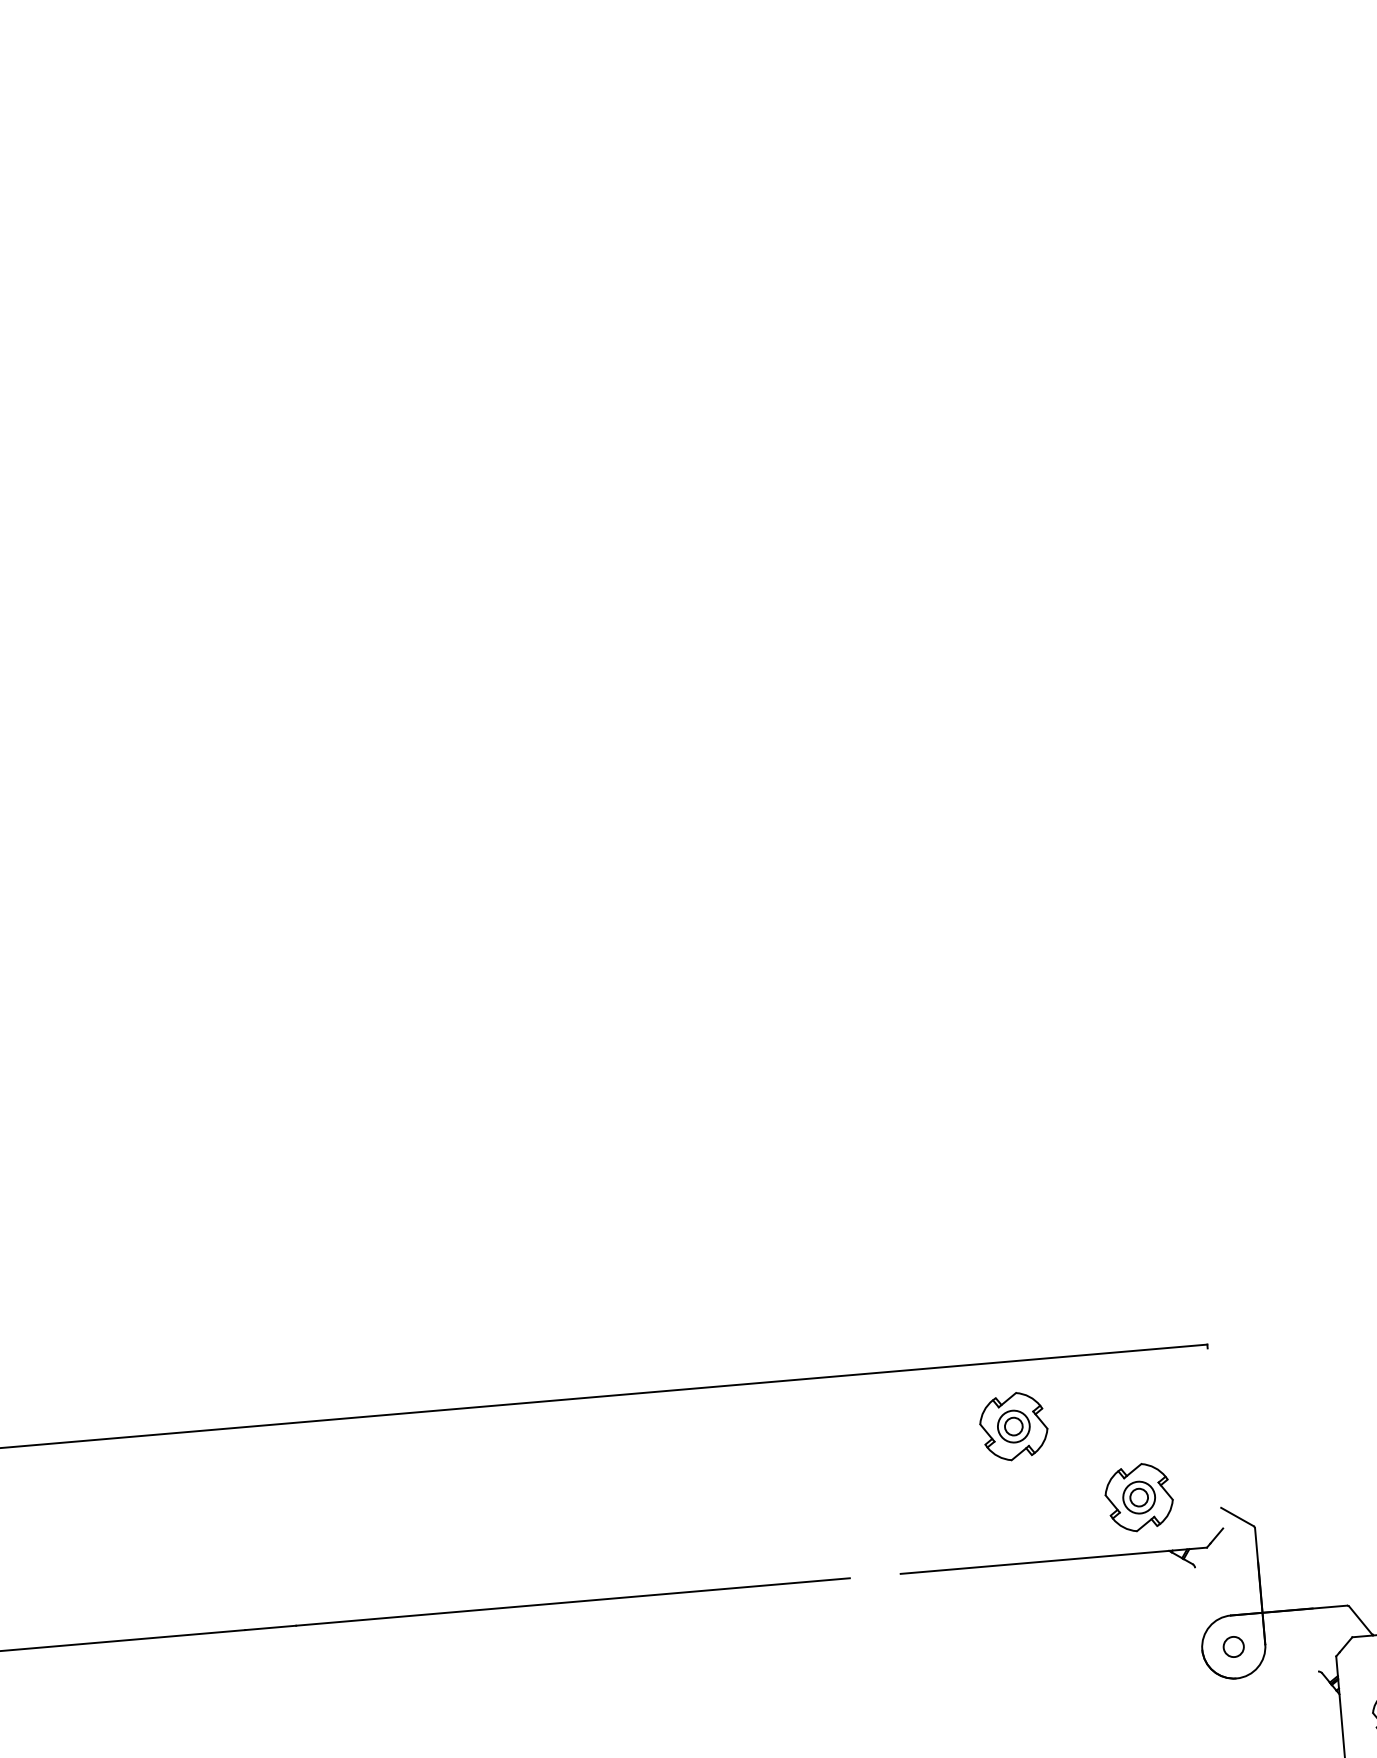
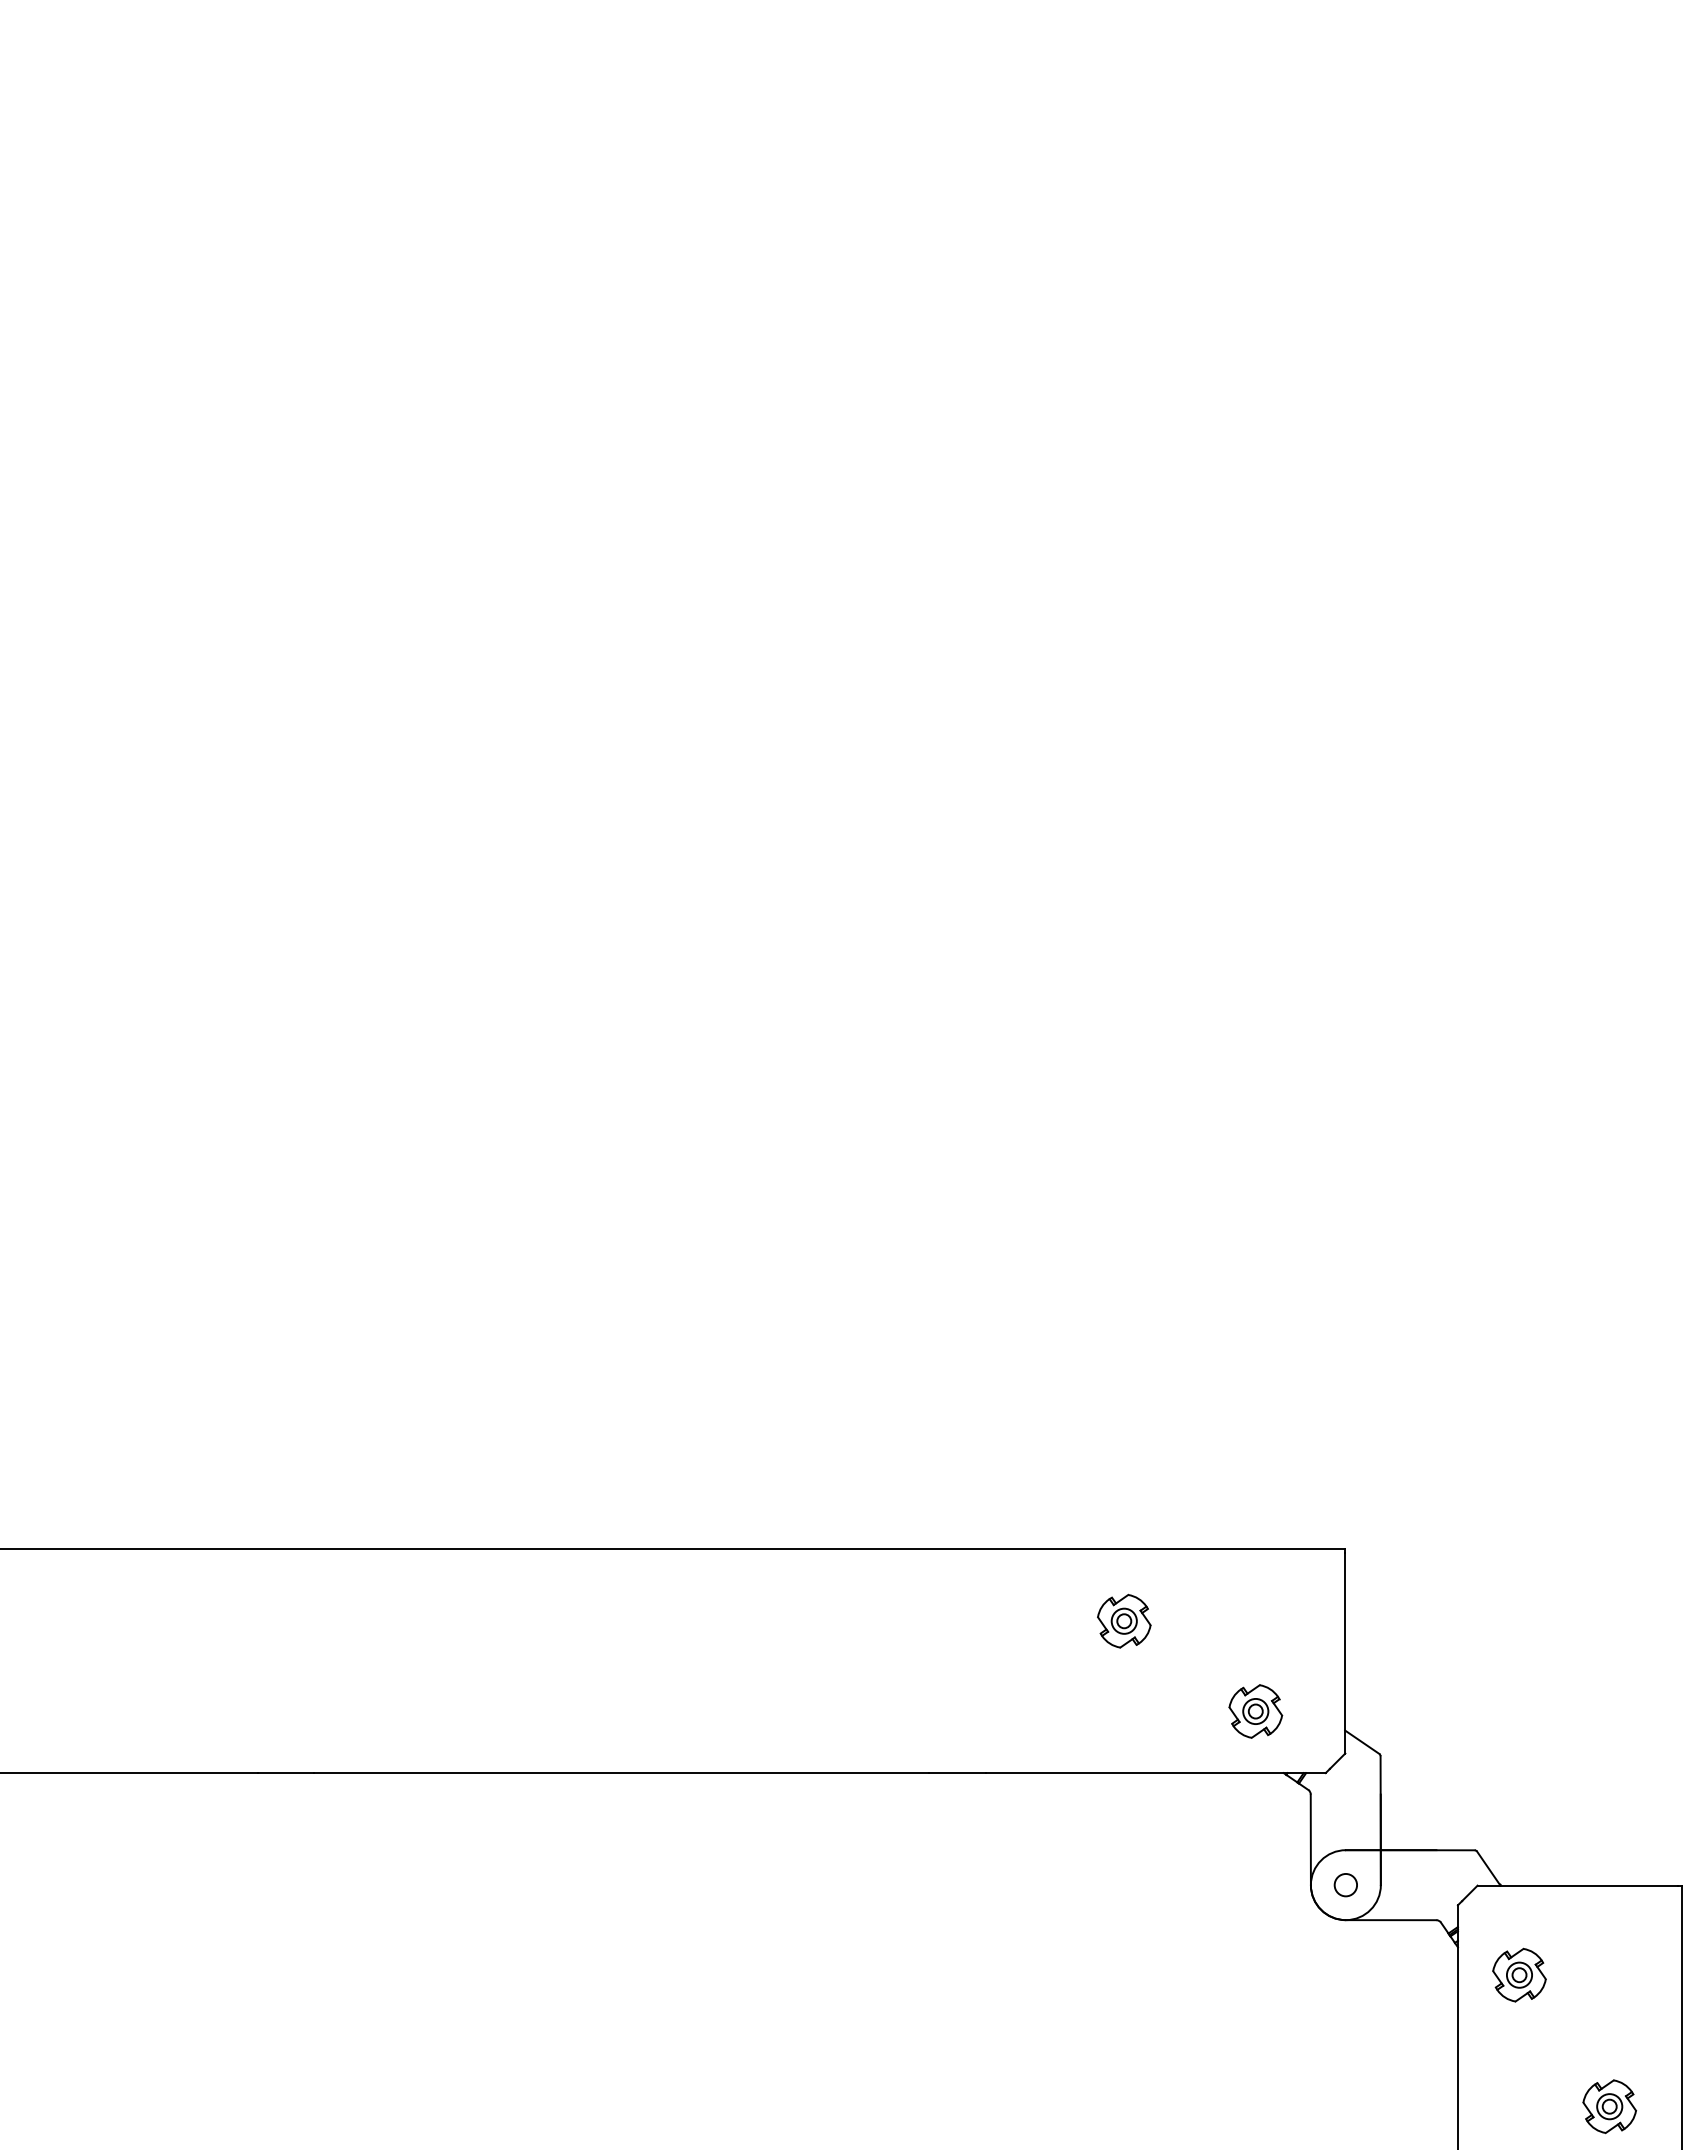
part: (1014, 1425) -> (1124, 1620), size x0.71
line: (1215, 1438) -> (1345, 1653), added
part: (1139, 1497) -> (1255, 1711), size x0.71
line: (875, 1576) -> (957, 1773), added
line: (1198, 1608) -> (1310, 1839), added
line: (1276, 1675) -> (1390, 1920), added

